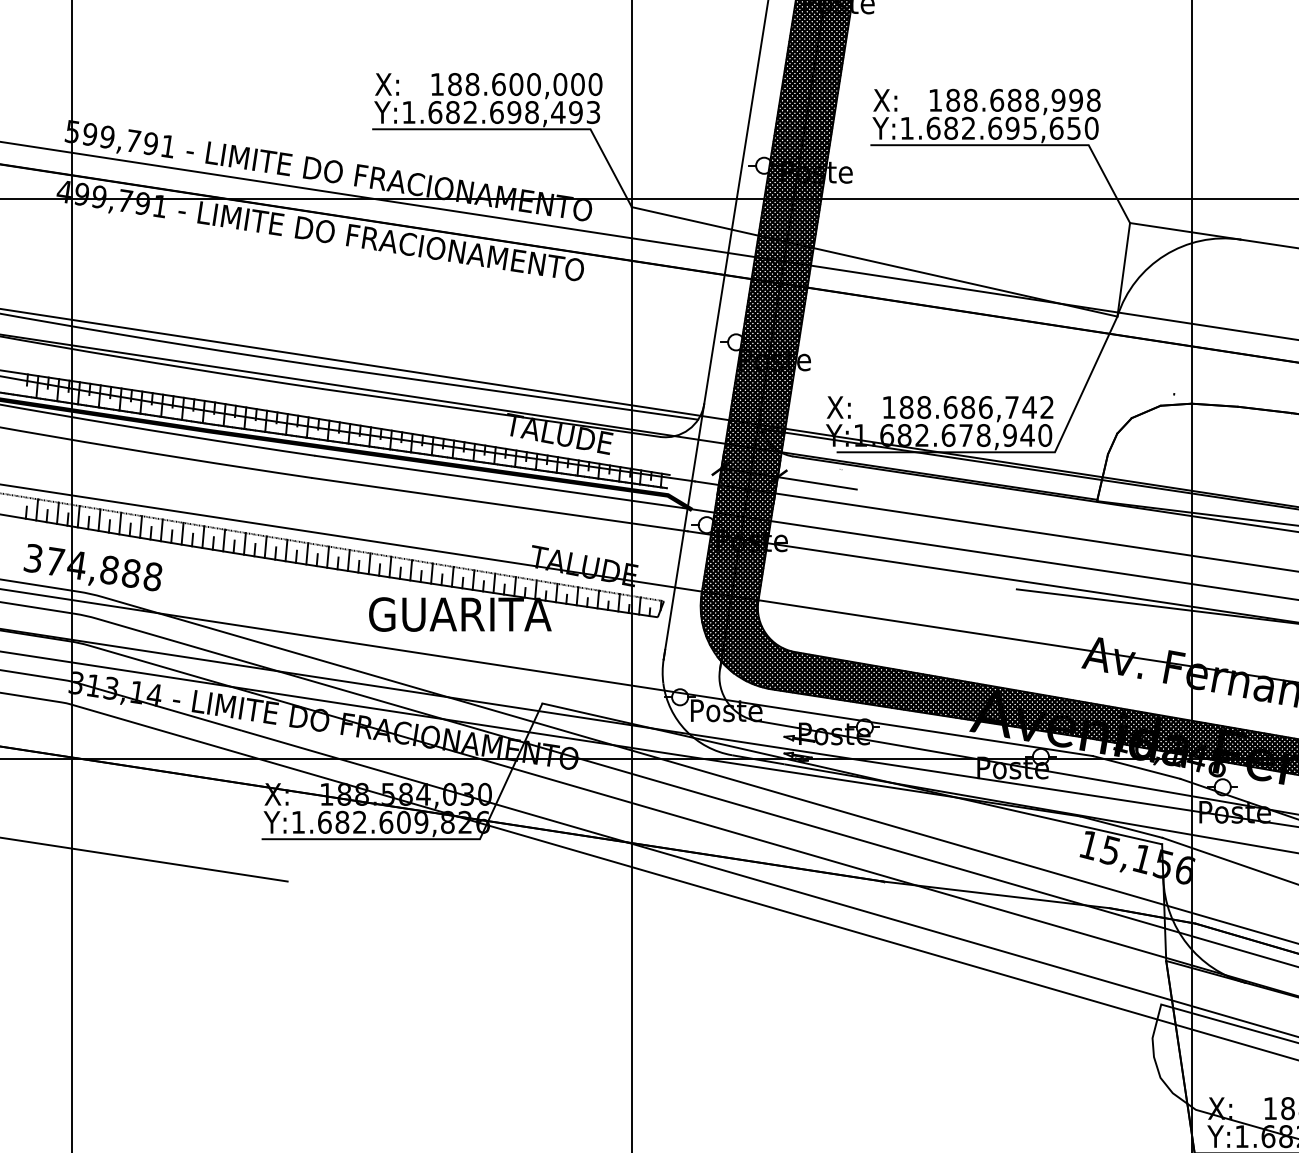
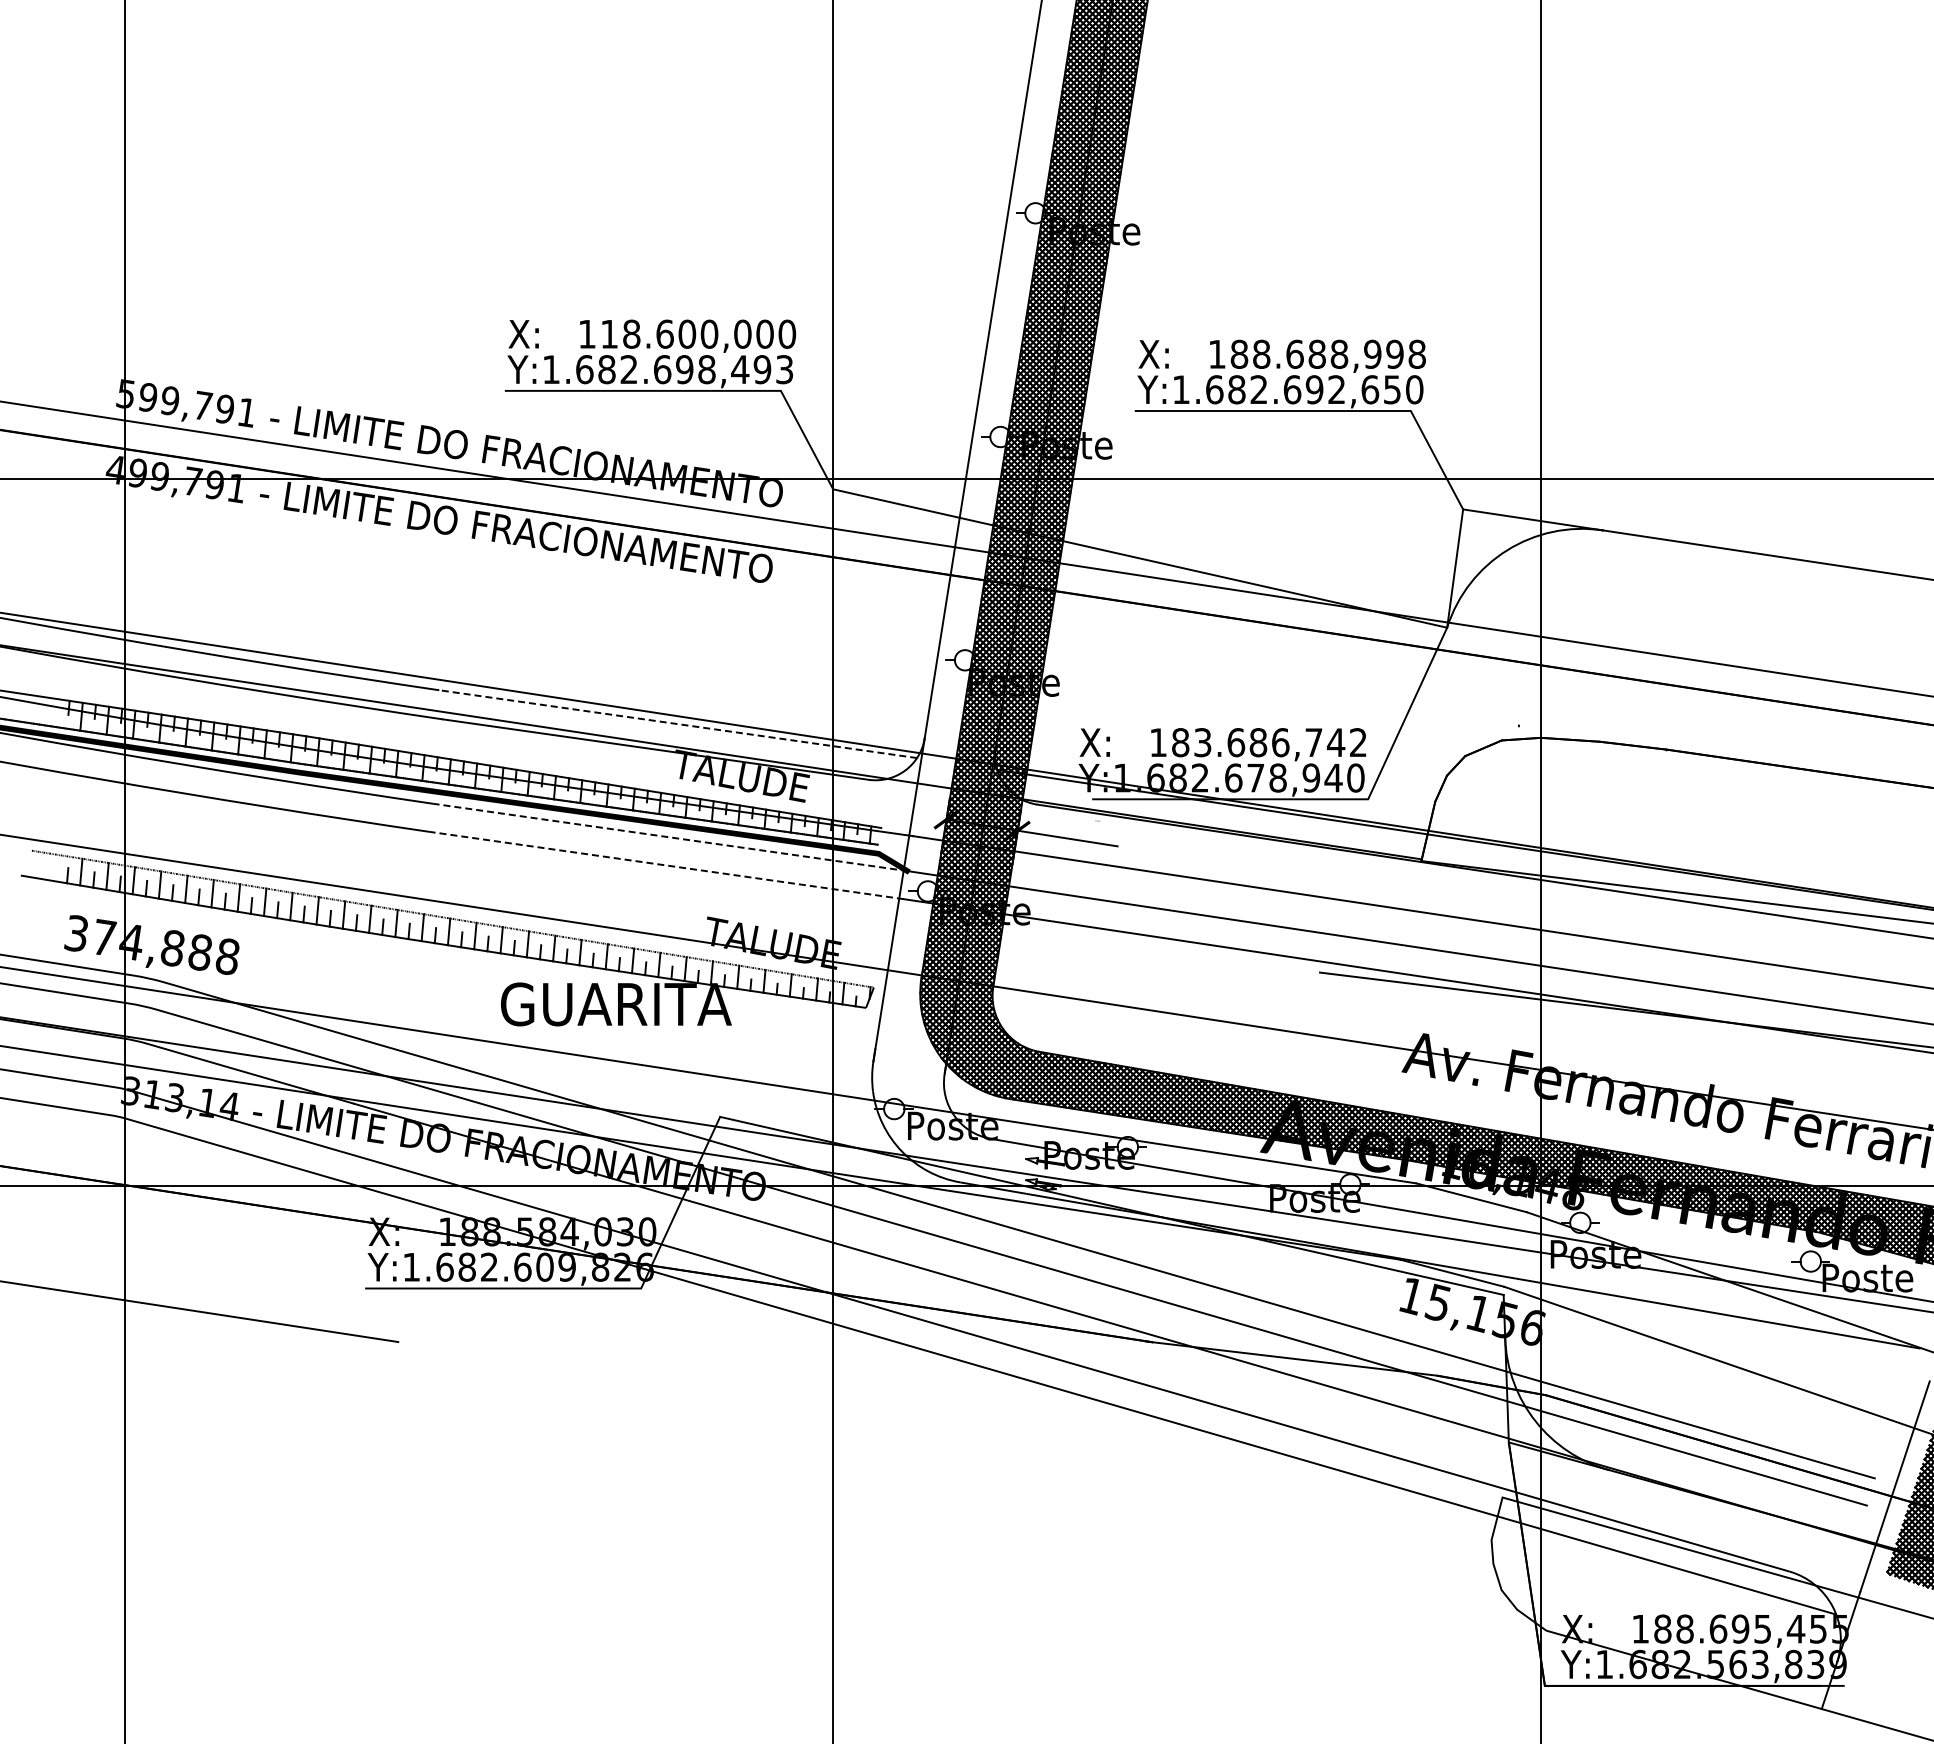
text: (454, 83) -> (609, 333), 188.600,000 -> 118.600,000
text: (1029, 128) -> (1336, 389), Y:1.682.695,650 -> Y:1.682.692,650
line: (508, 393) -> (677, 724), solid -> dashed
text: (923, 407) -> (1202, 742), 188.686,742 -> 183.686,742
line: (503, 482) -> (670, 837), solid -> dashed
line: (499, 504) -> (666, 865), solid -> dashed

